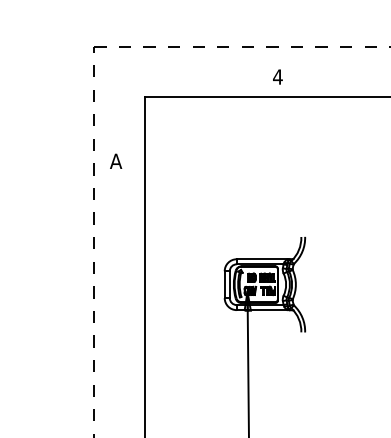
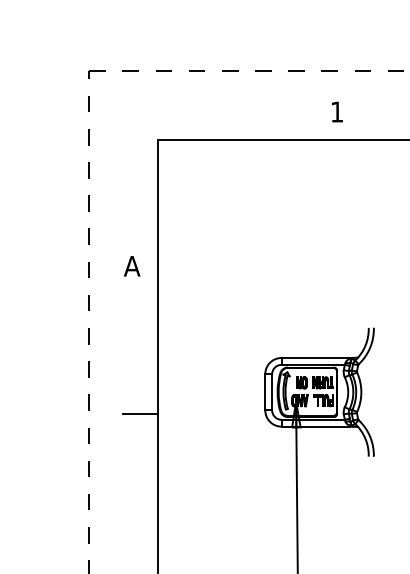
text: (277, 76) -> (336, 111), 4 -> 1
text: (116, 160) -> (132, 265), moved
line: (132, 300) -> (140, 413), added

